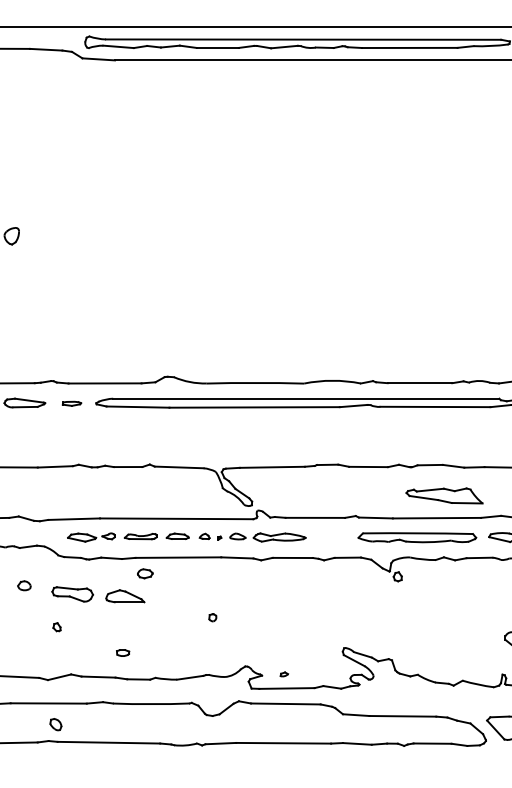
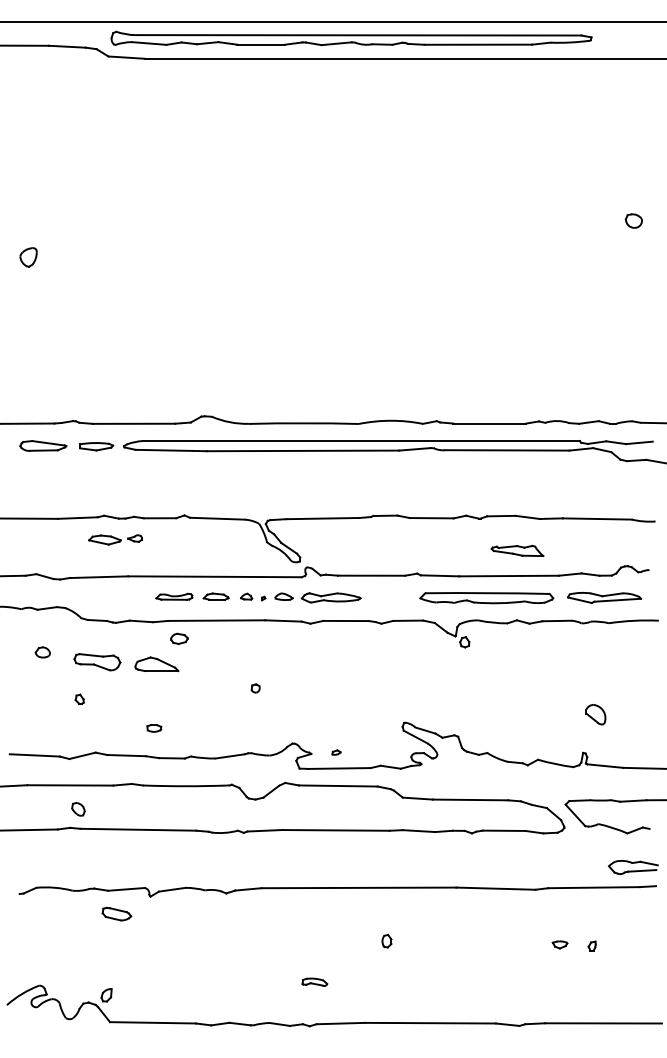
part: (71, 403) -> (96, 446), size x1.6
part: (444, 495) -> (517, 550), size x0.6
part: (91, 537) -> (115, 539), moved

